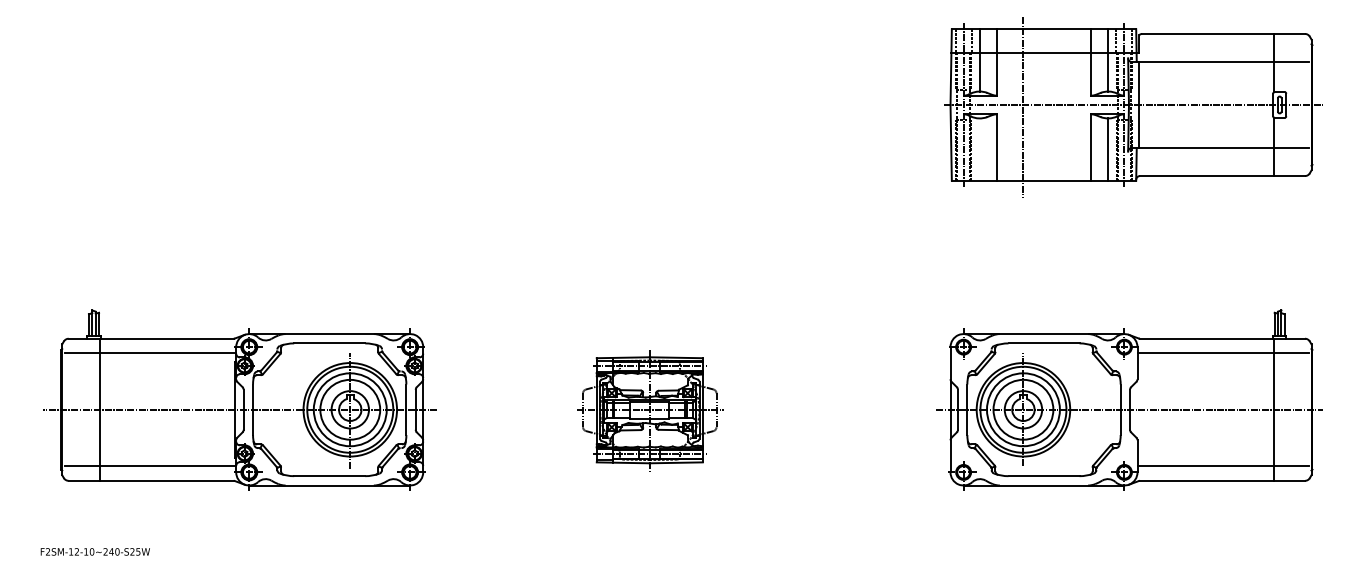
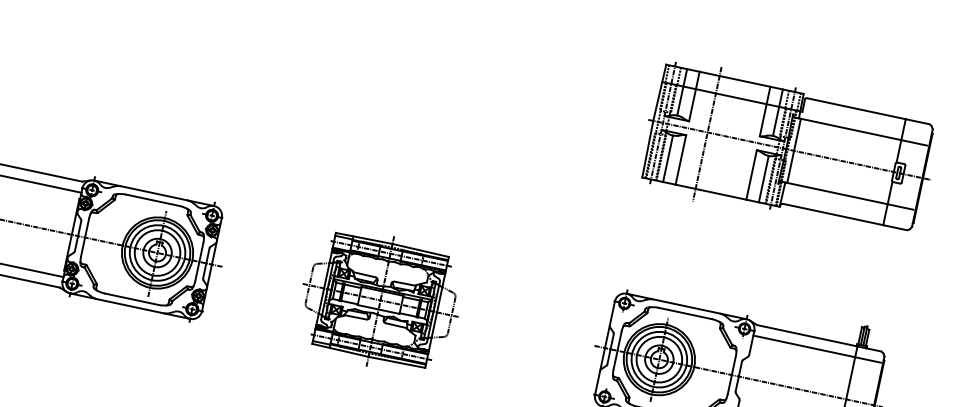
line: (979, 149) -> (667, 158), added
part: (650, 411) -> (381, 301), size x1.43

